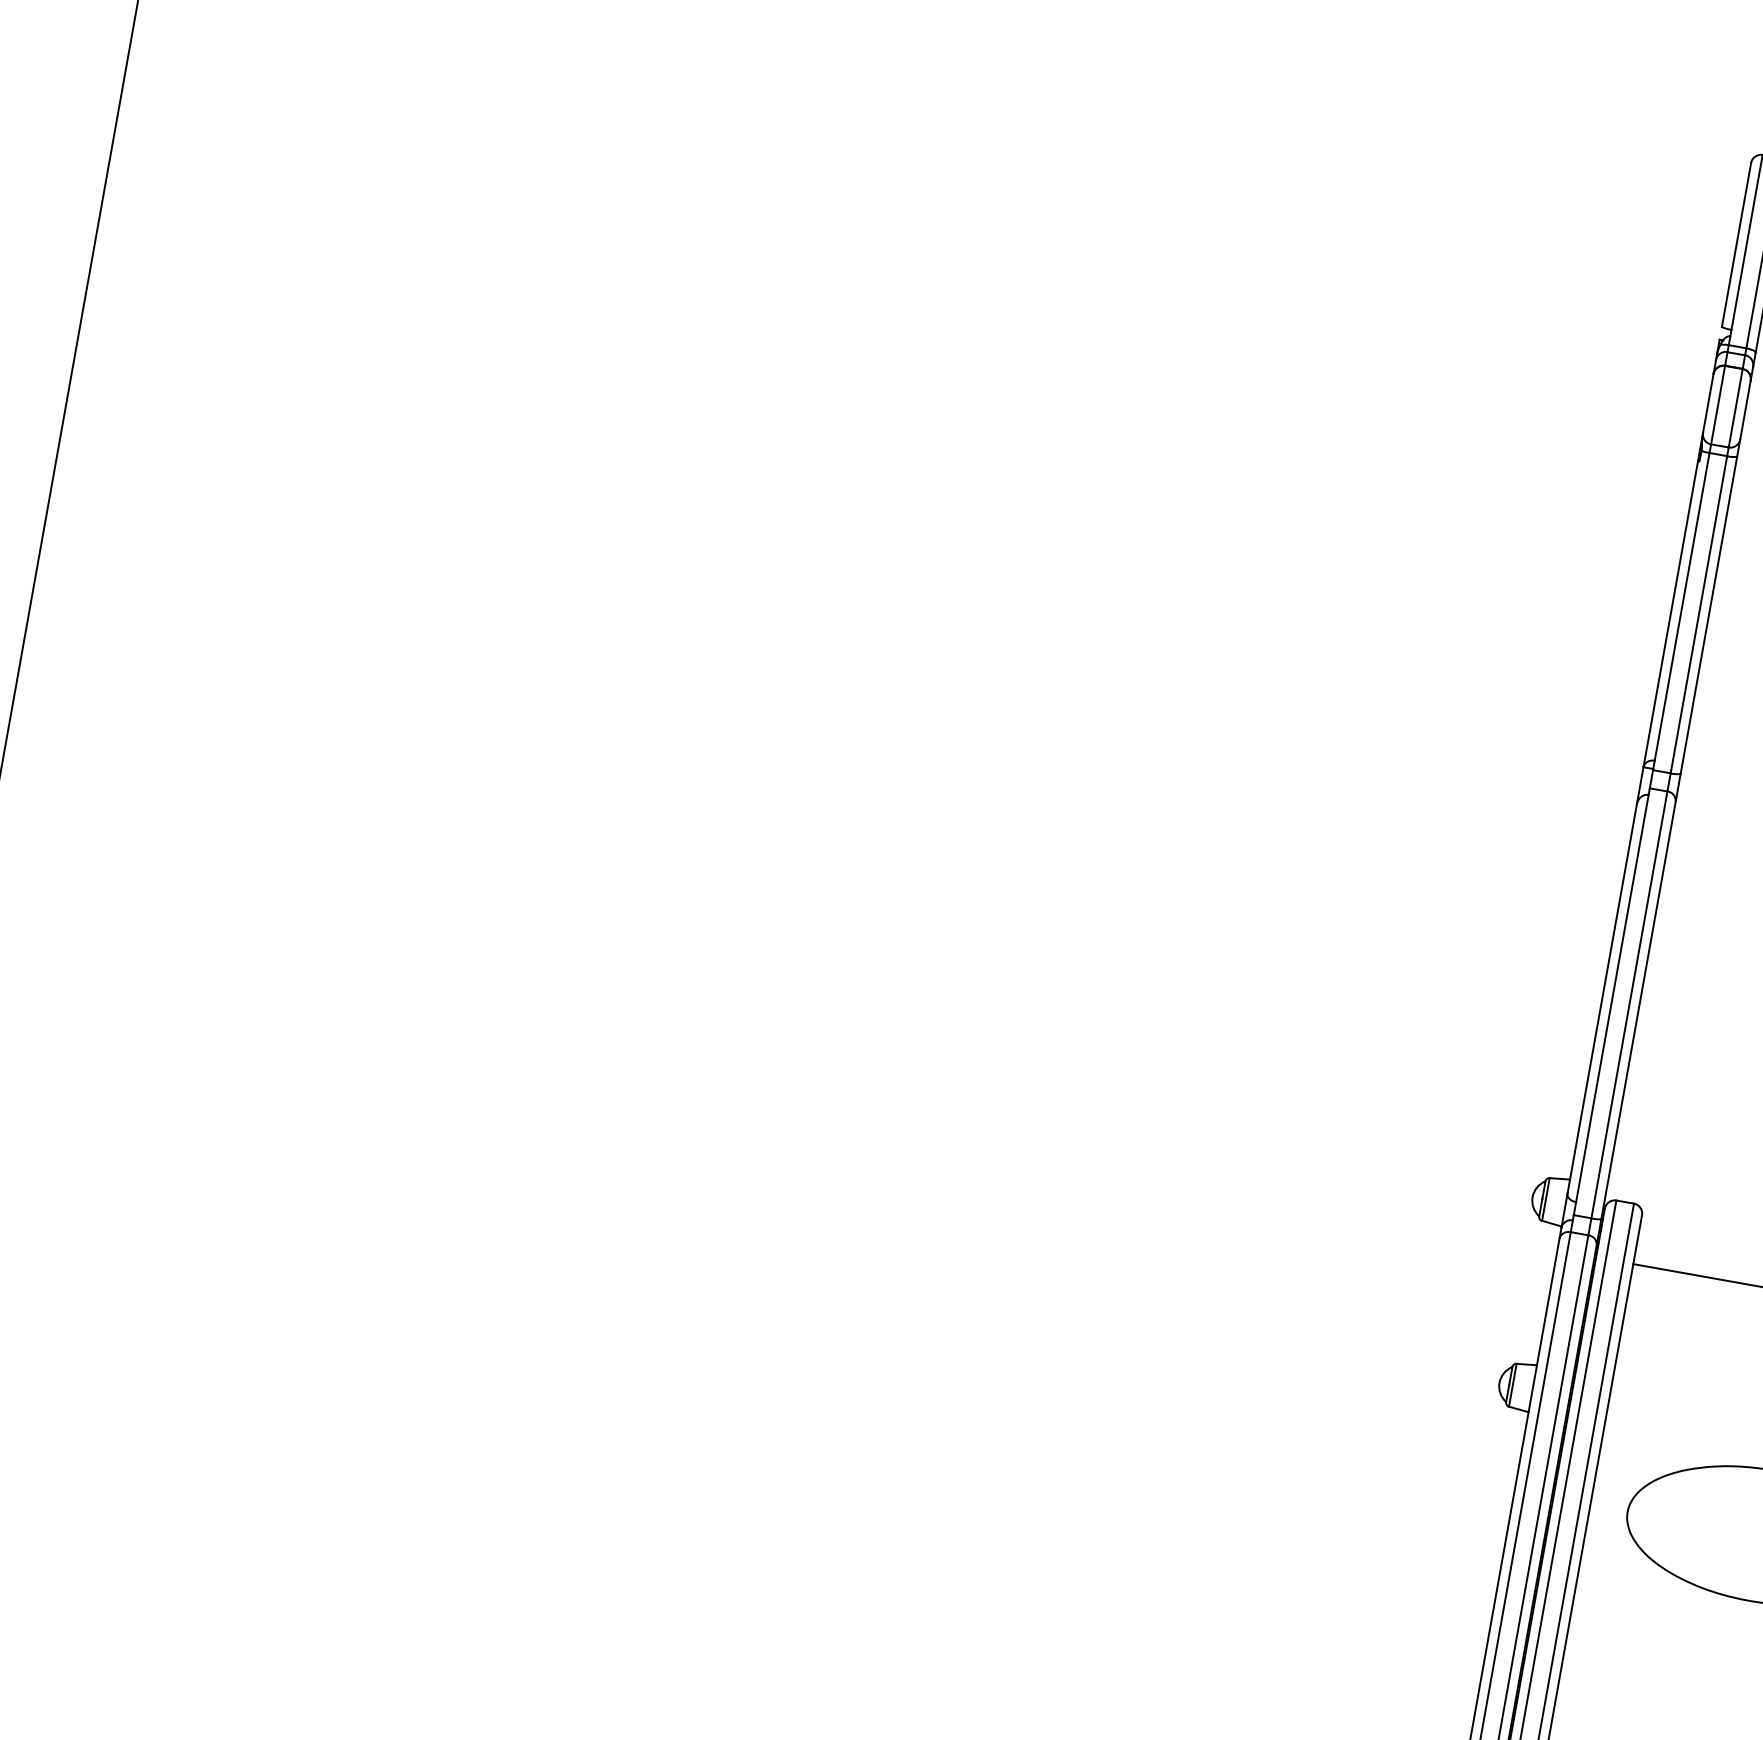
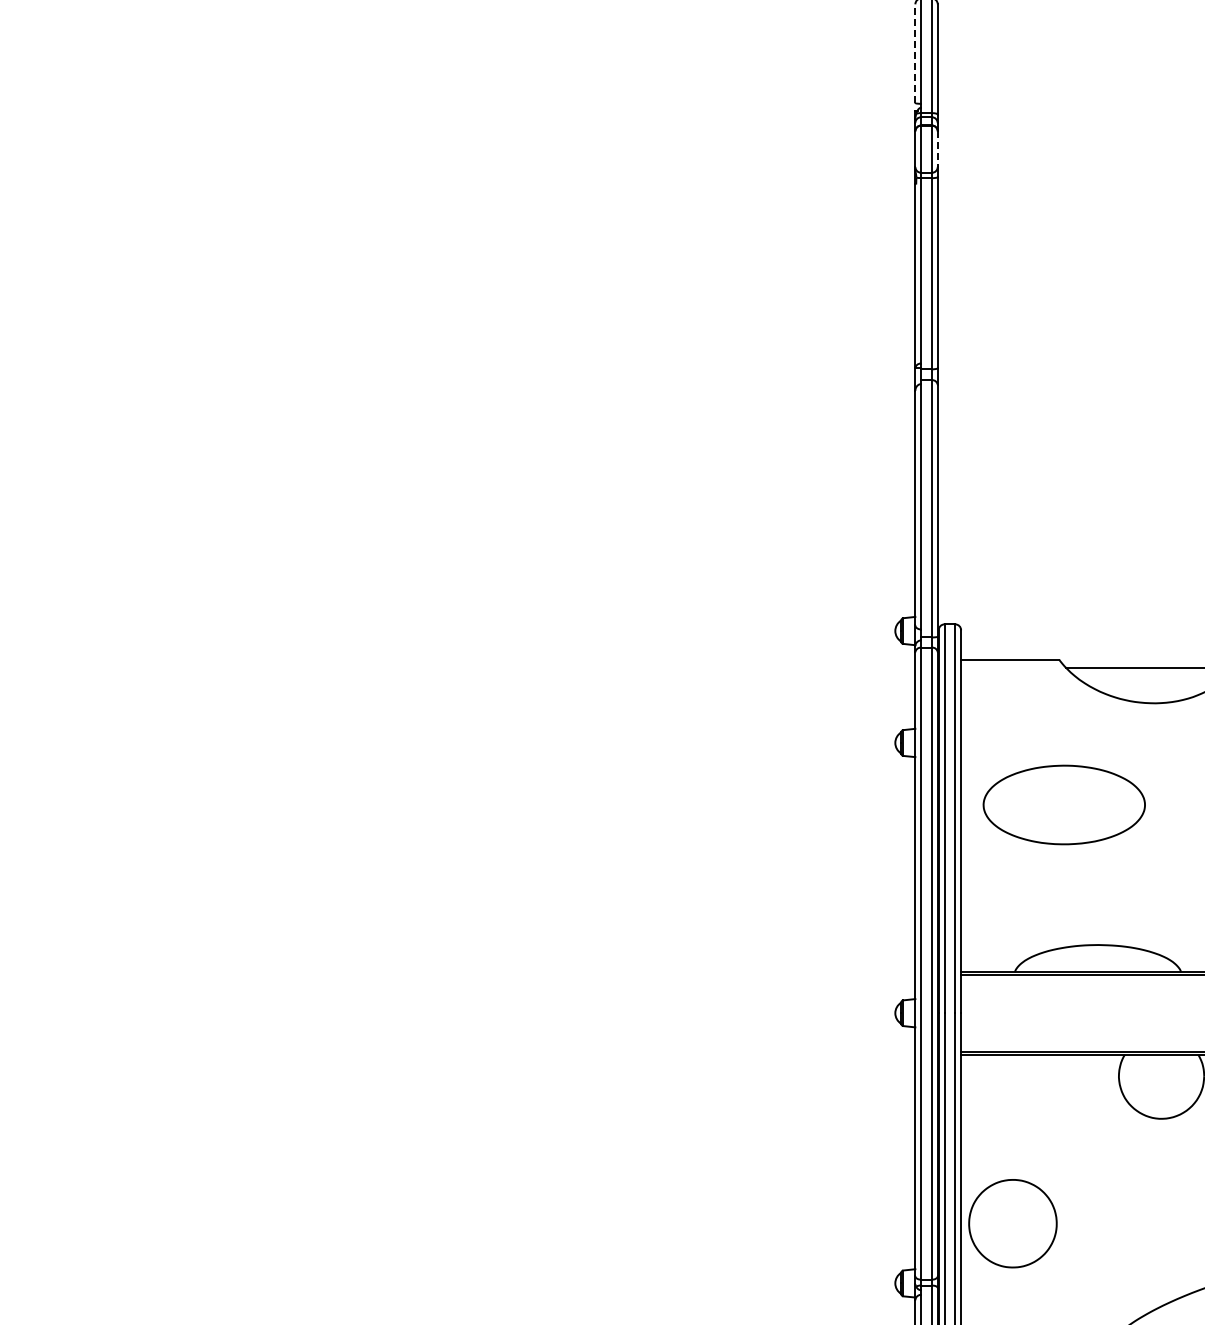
line: (1736, 244) -> (915, 53), solid -> dashed
line: (1744, 410) -> (937, 149), solid -> dashed

